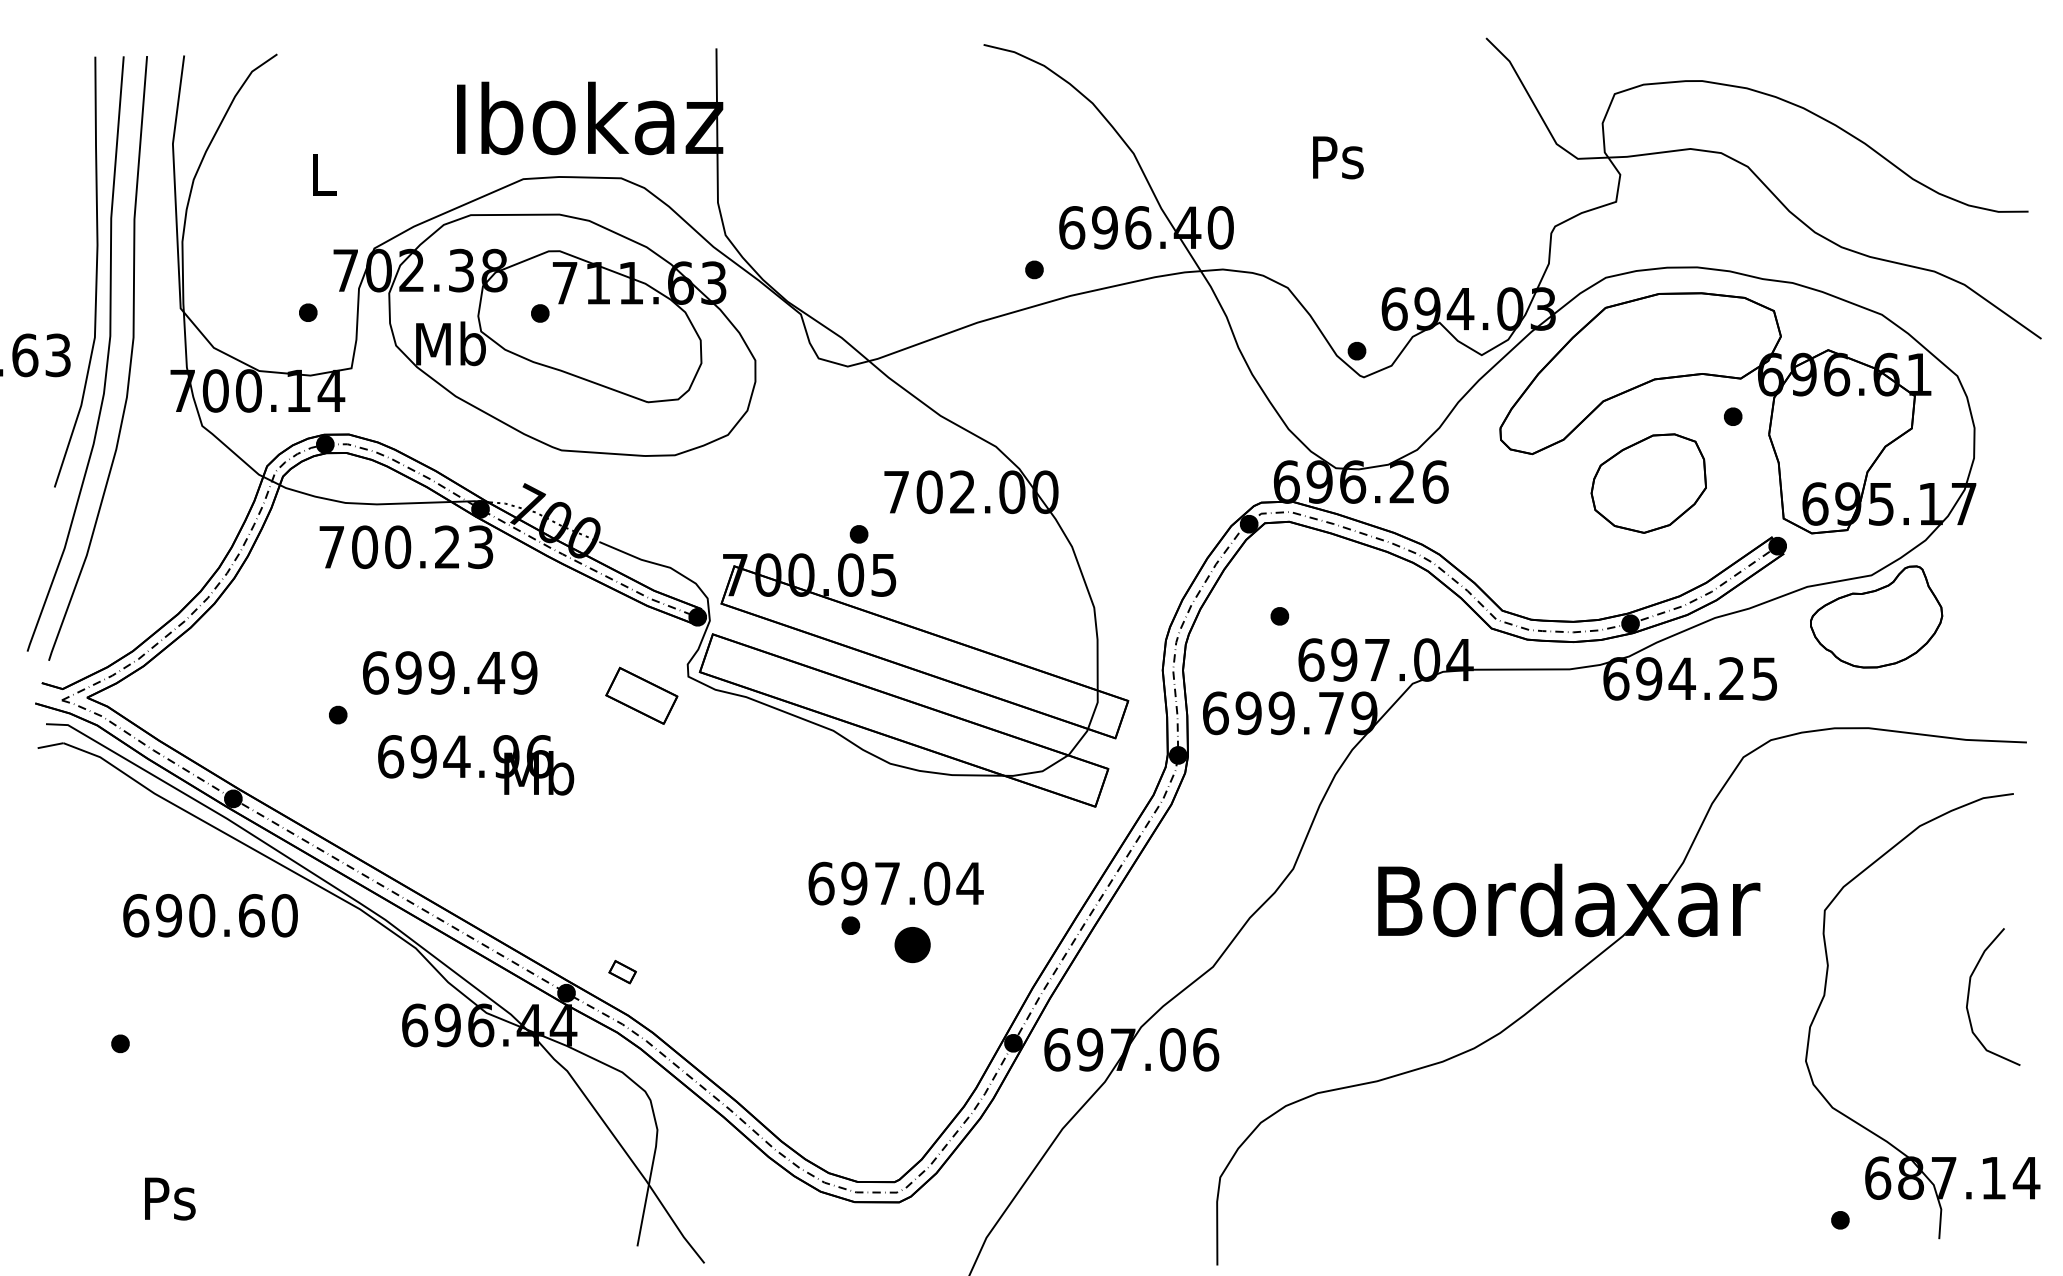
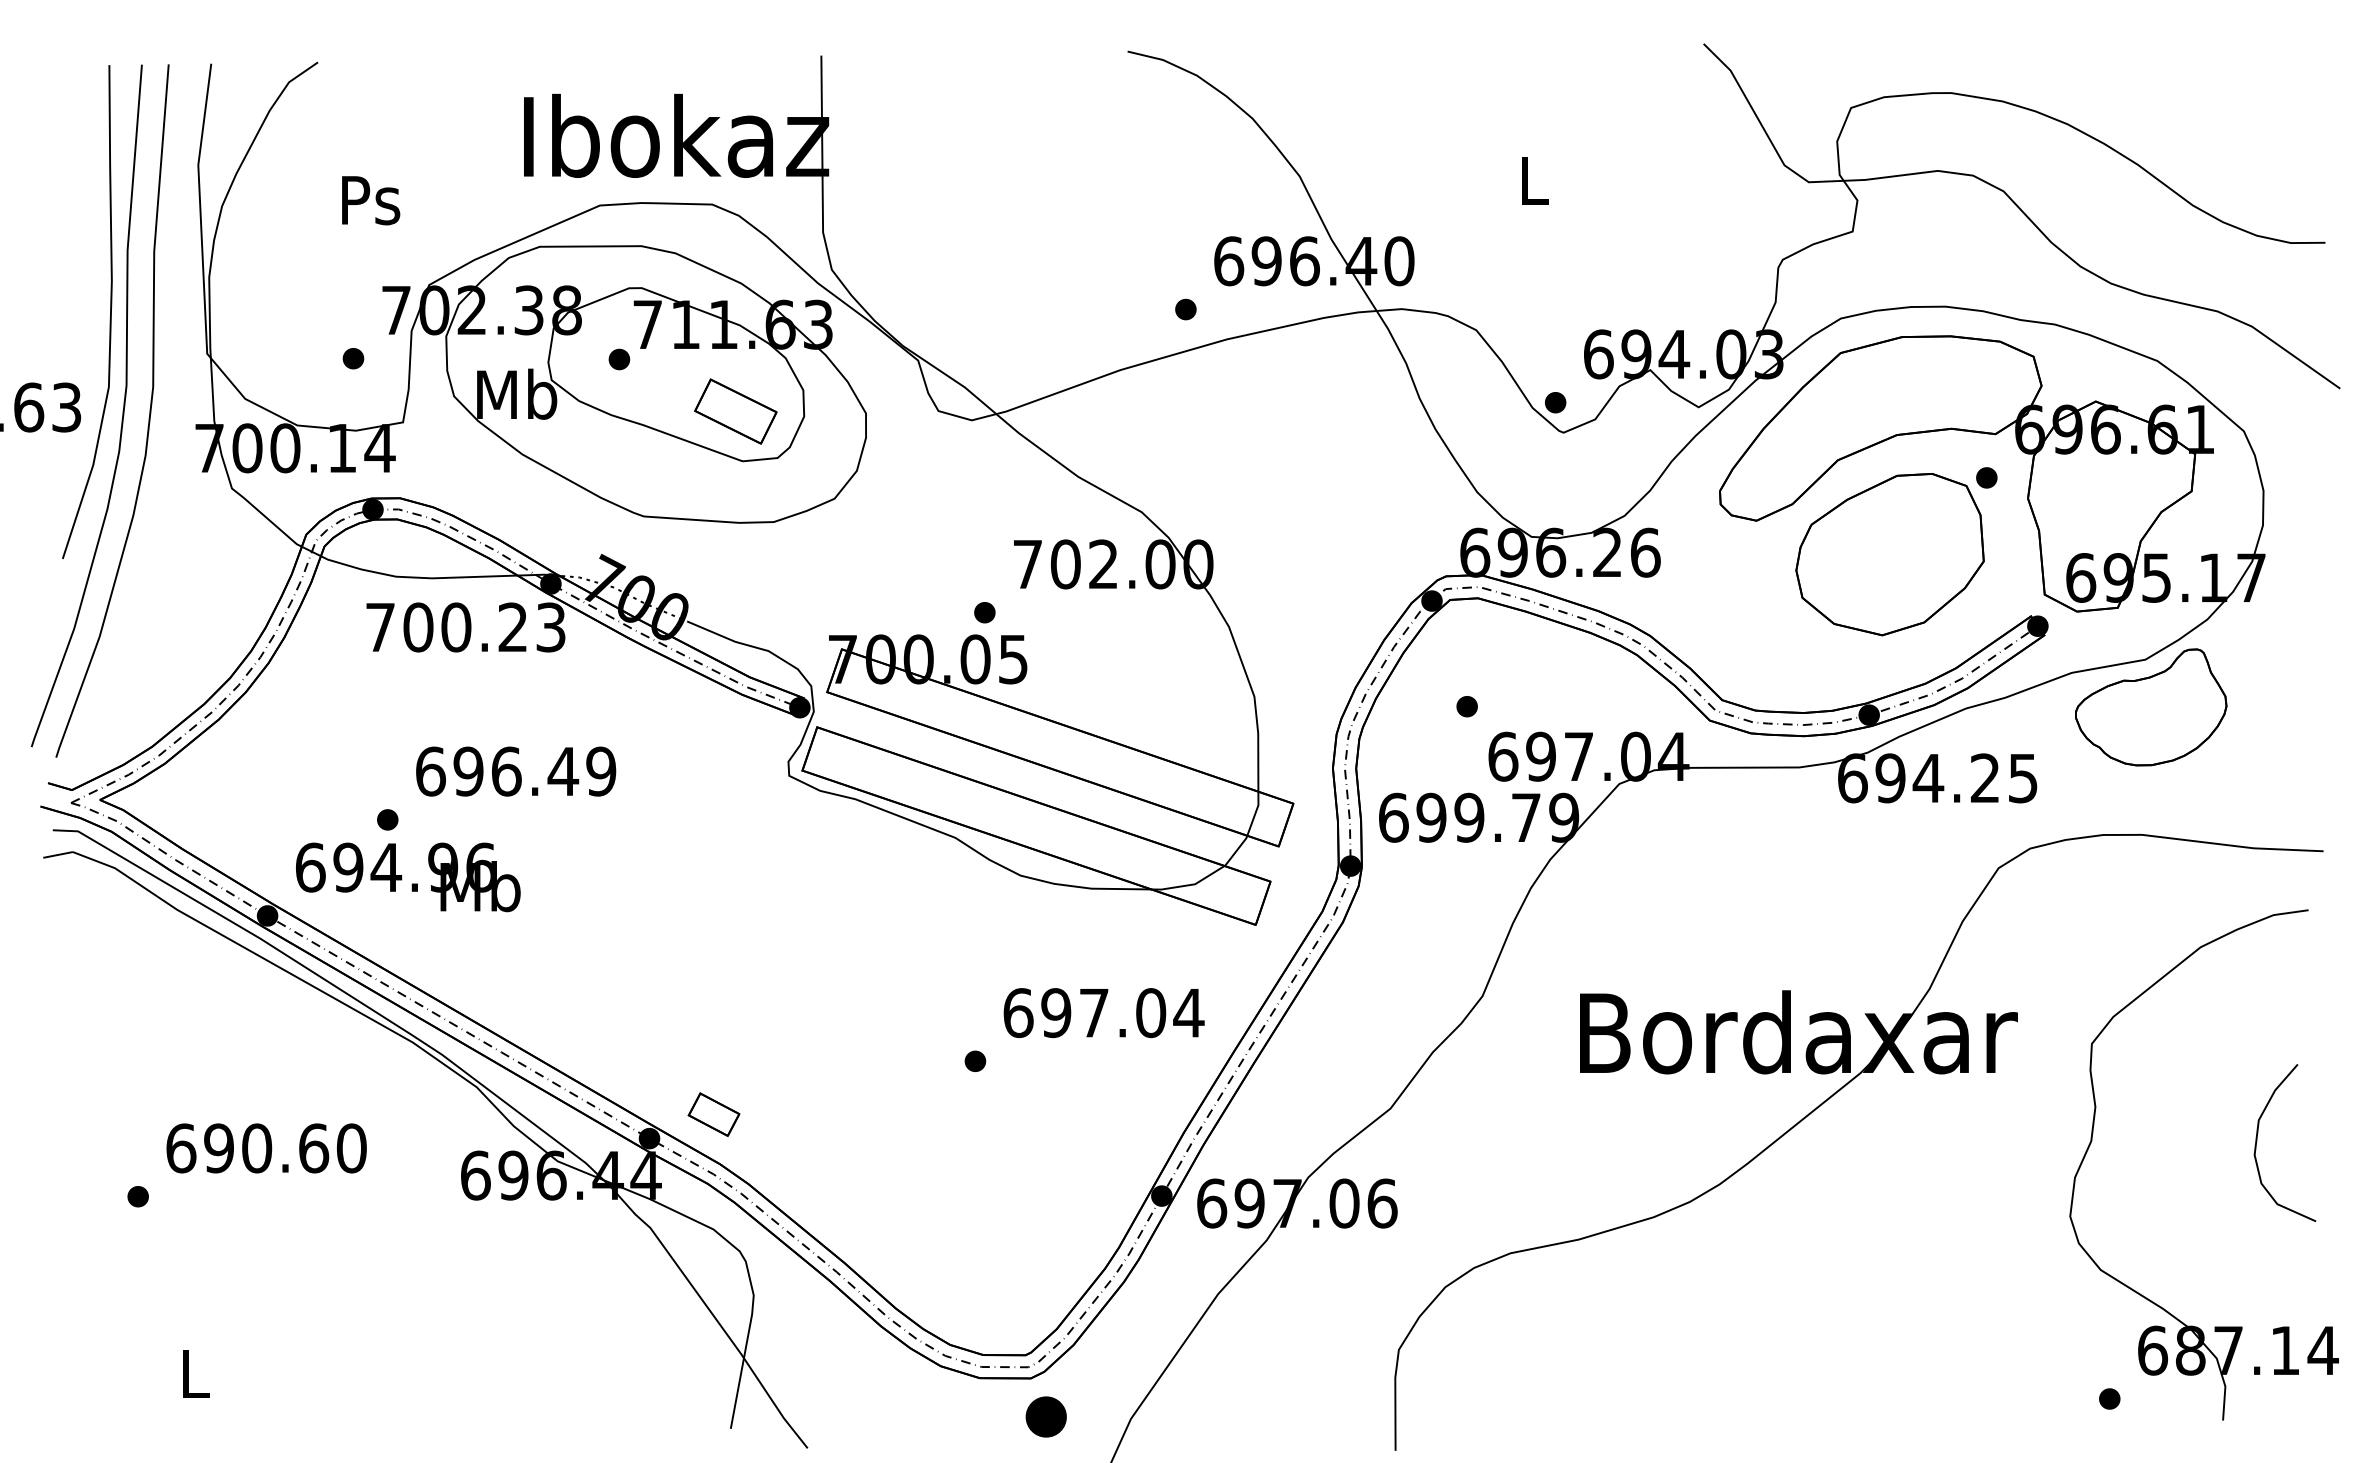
text: (1338, 157) -> (1534, 180), Ps -> L
text: (323, 174) -> (370, 200), L -> Ps
part: (1648, 483) -> (1889, 554), size x1.43
text: (441, 672) -> (506, 771), 699.49 -> 696.49
part: (641, 695) -> (735, 411), moved
text: (476, 765) -> (408, 877), moved
text: (895, 883) -> (1103, 1012), moved
text: (210, 915) -> (266, 1148), moved
part: (912, 945) -> (1046, 1417), moved
part: (622, 971) -> (713, 1113), size x1.67
text: (170, 1198) -> (195, 1374), Ps -> L

